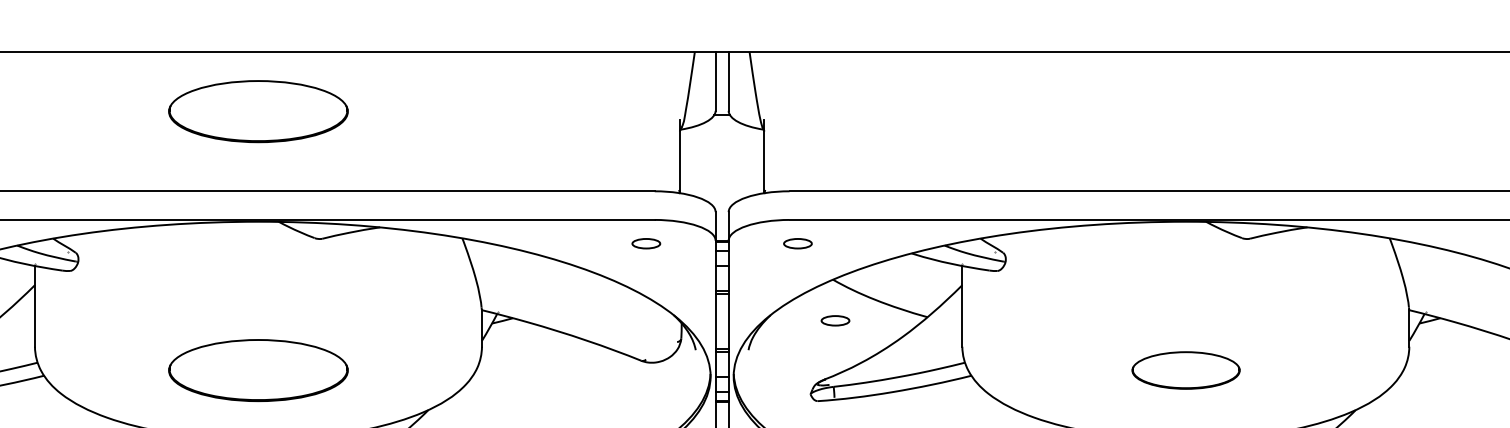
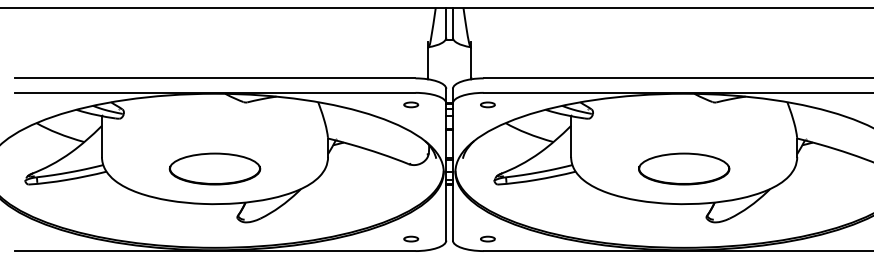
part: (257, 110) -> (214, 37), removed
part: (834, 320) -> (506, 143), removed
part: (1186, 369) -> (684, 168), size x1.67

